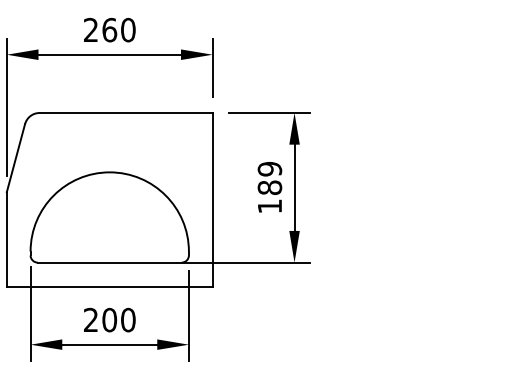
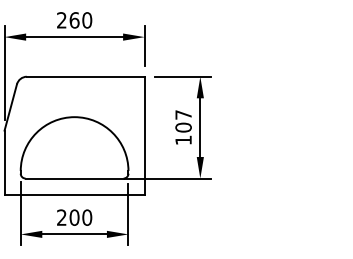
text: (269, 178) -> (183, 121), 189 -> 107

